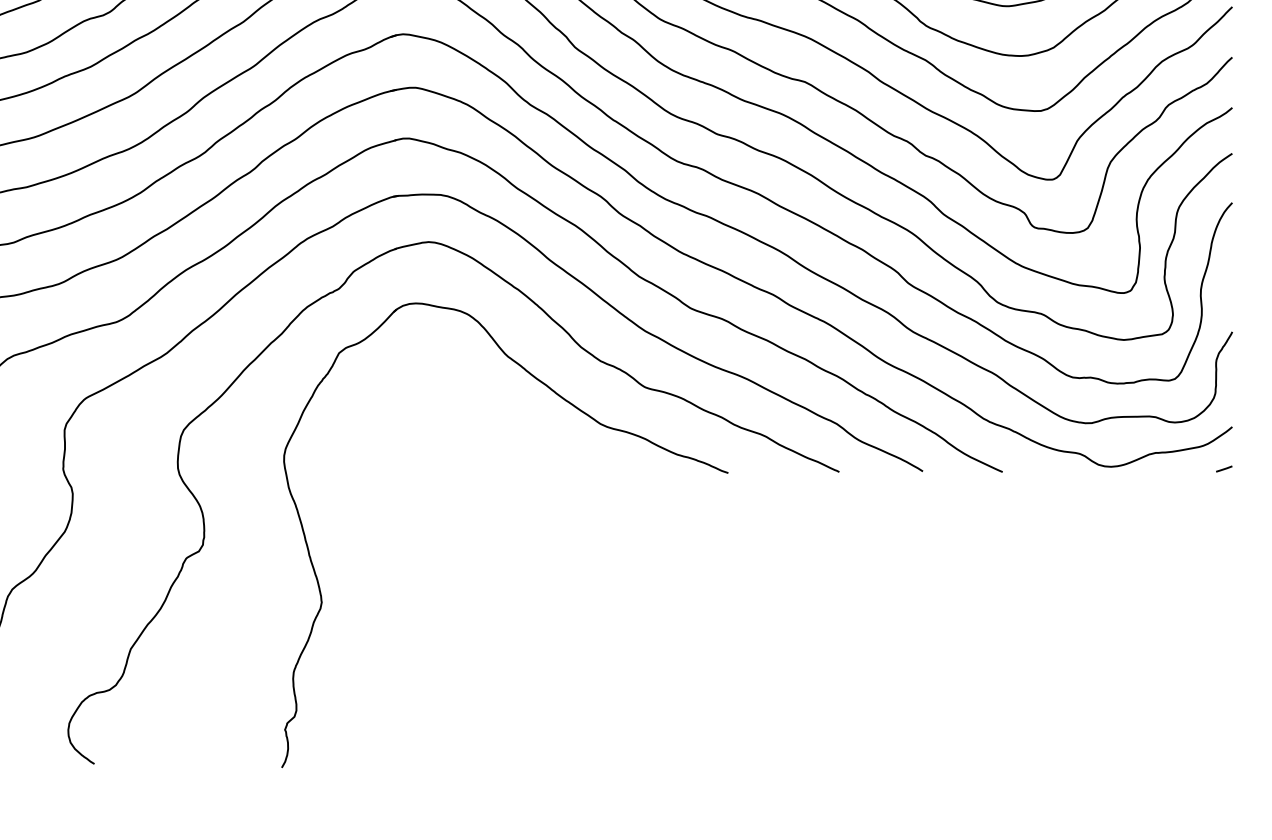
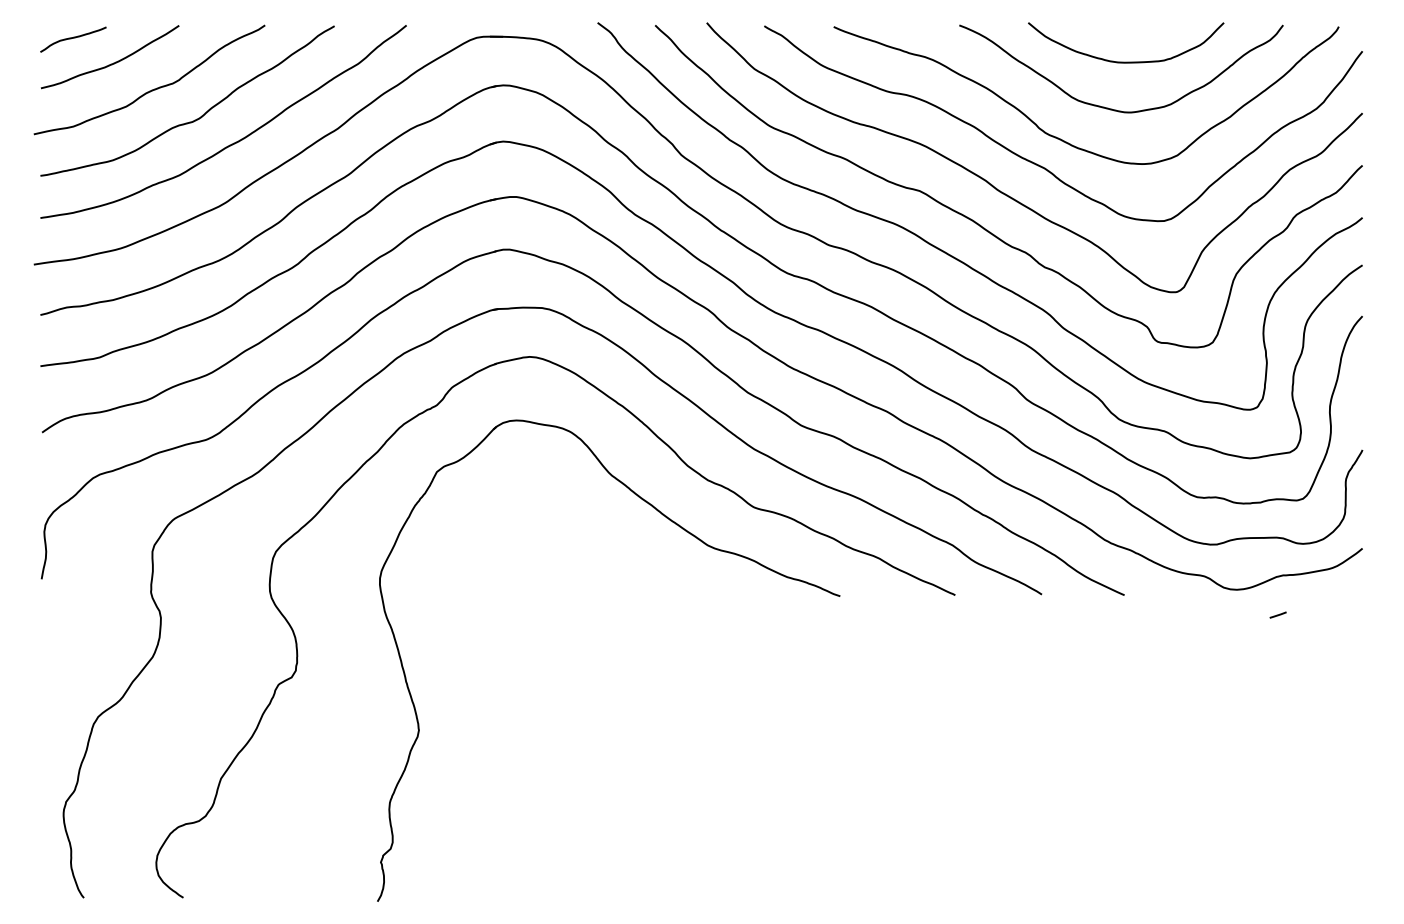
line: (1223, 468) -> (1277, 614), moved

